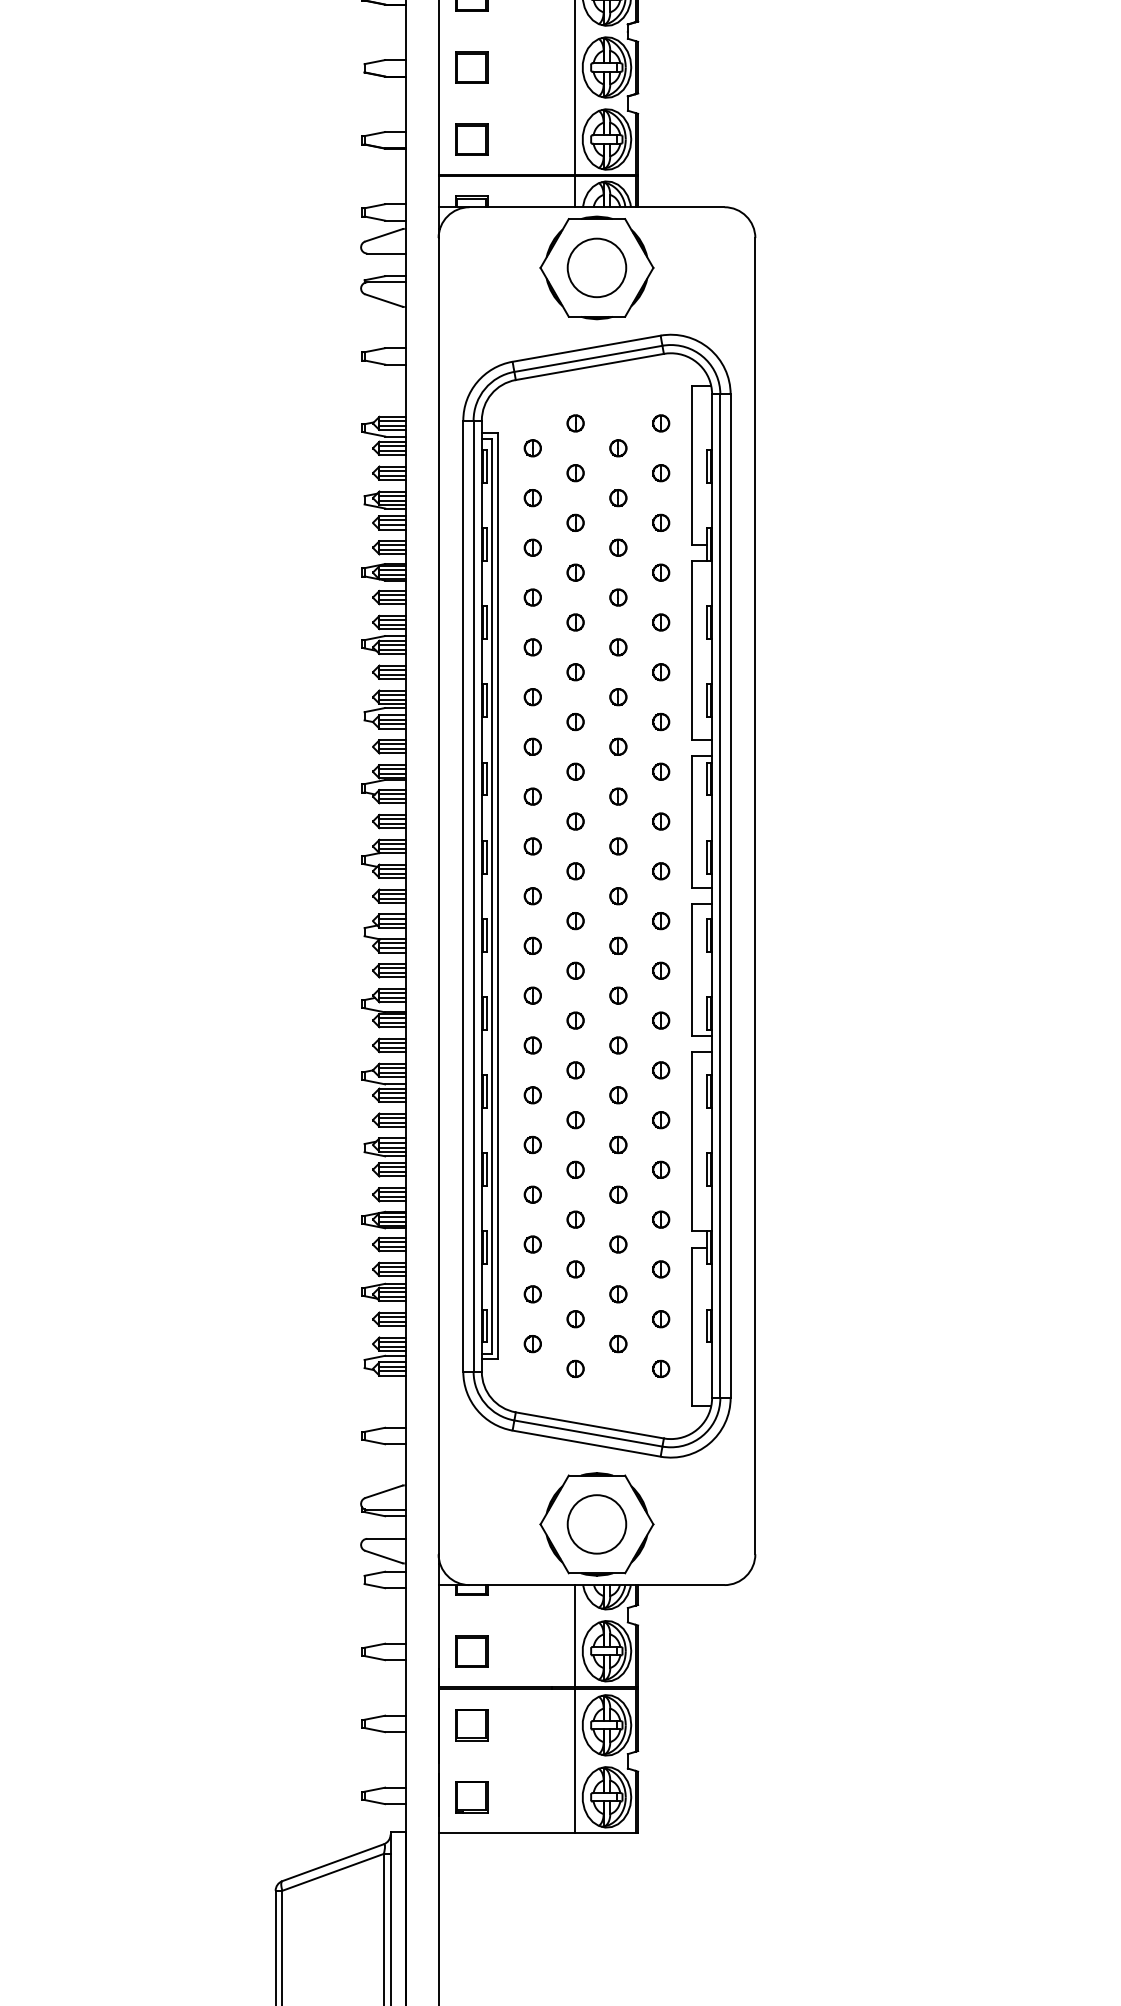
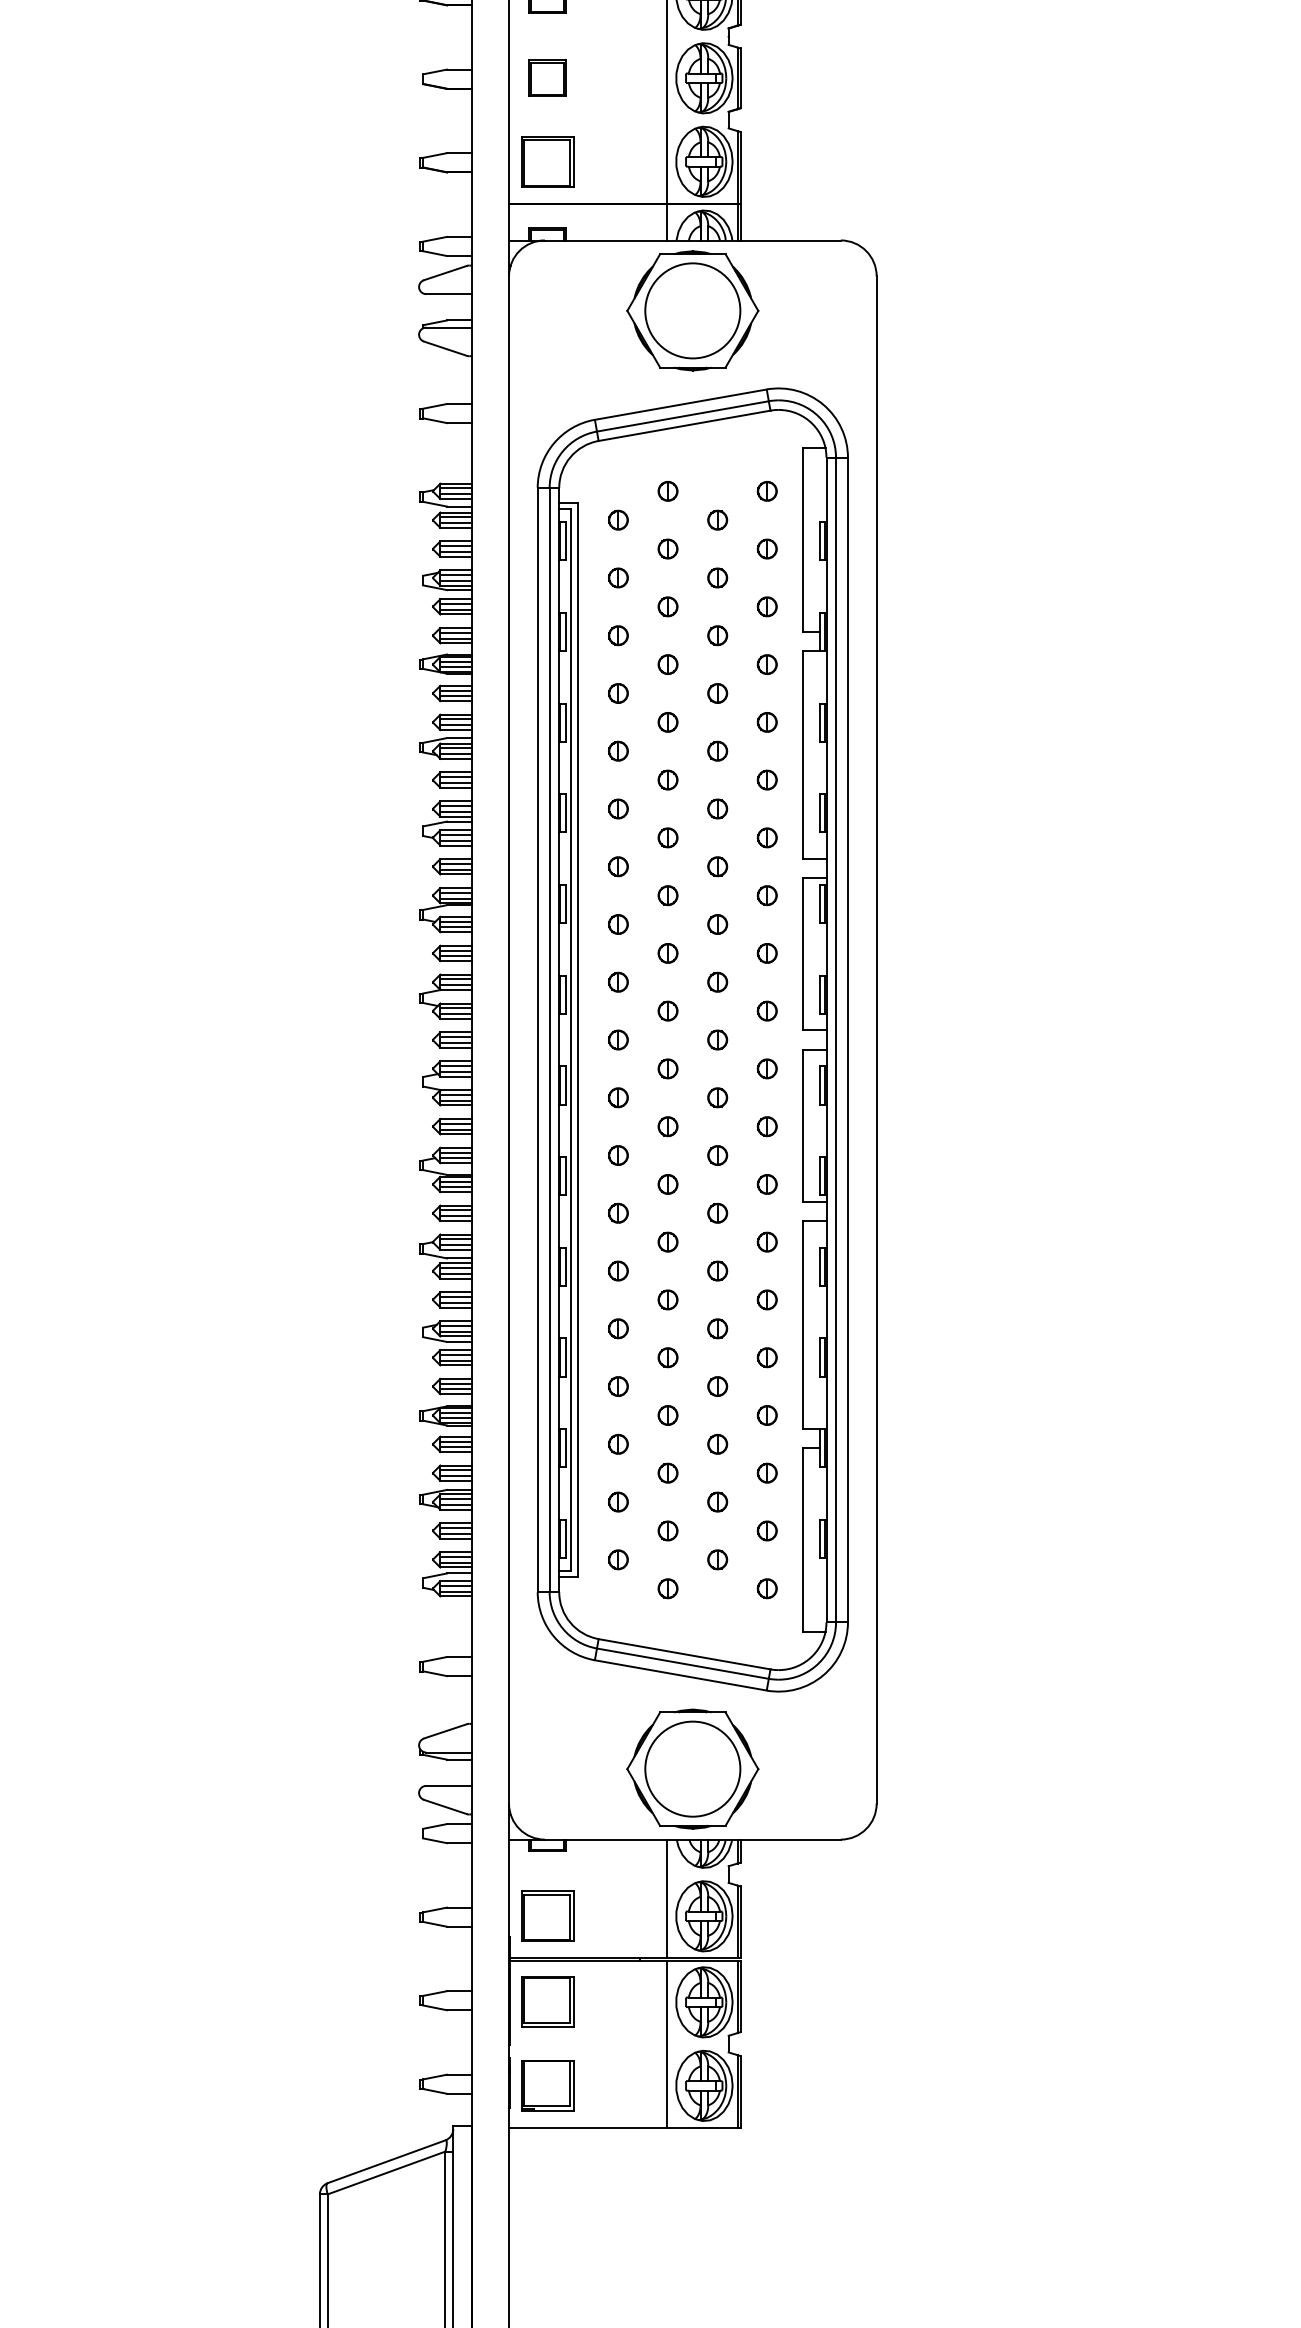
part: (471, 139) -> (547, 161), size x1.4
circle: (596, 267) -> (692, 310), size x1.4
circle: (596, 1524) -> (692, 1769), size x1.4
part: (471, 1651) -> (547, 1916), size x1.4
part: (471, 1725) -> (547, 2002), size x1.4
part: (471, 1797) -> (547, 2086), size x1.4

